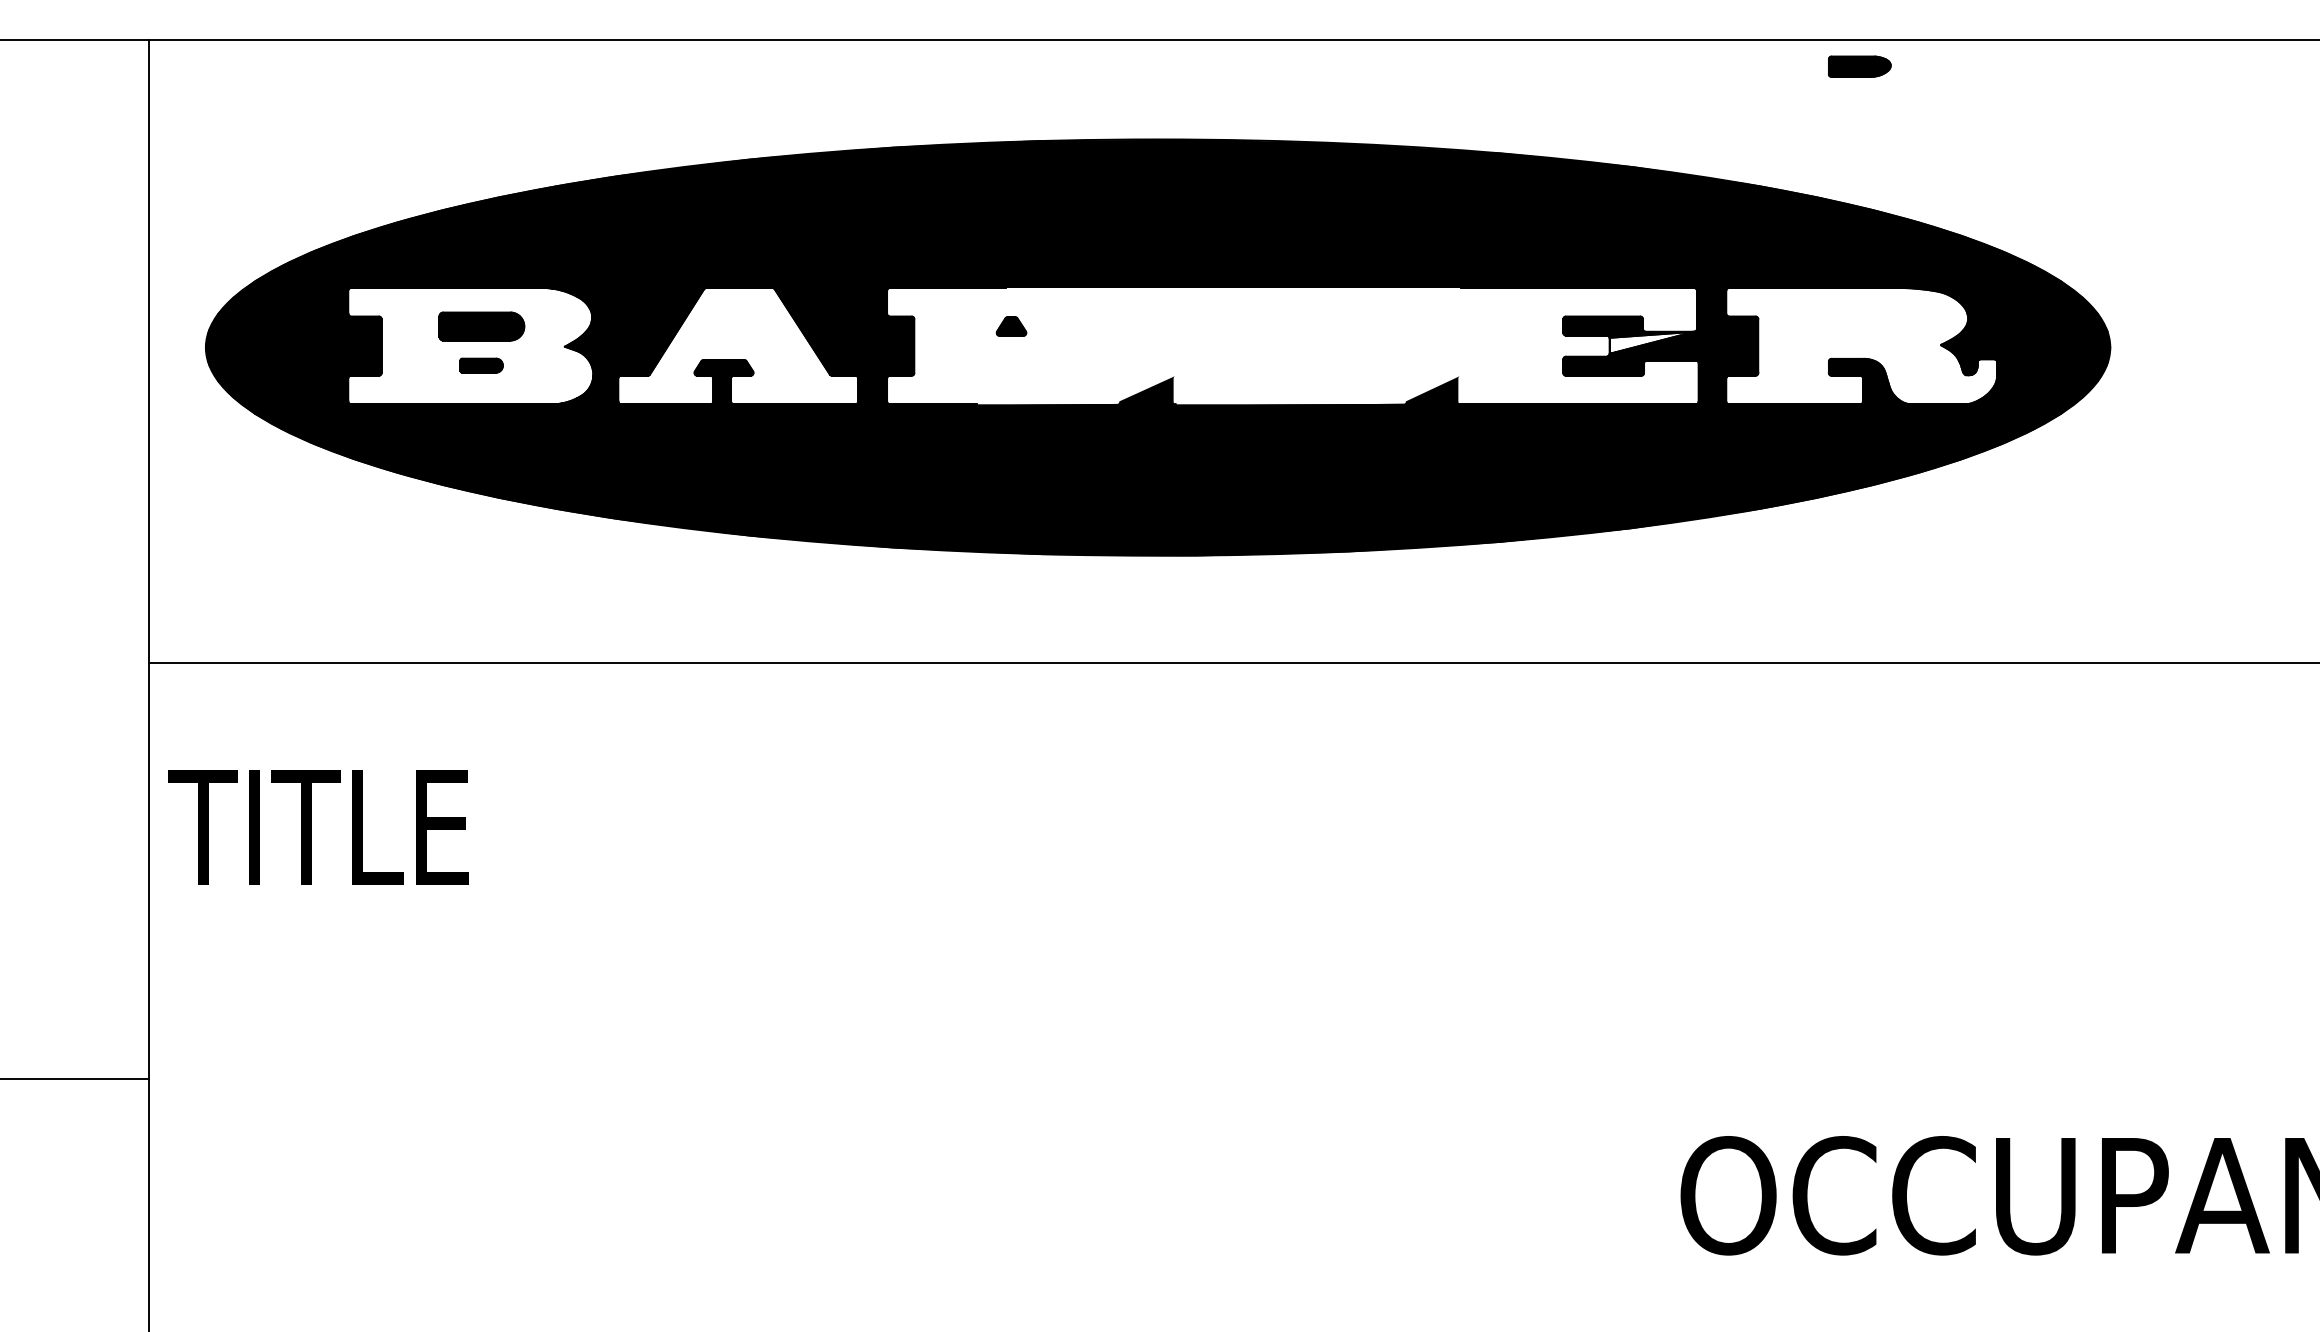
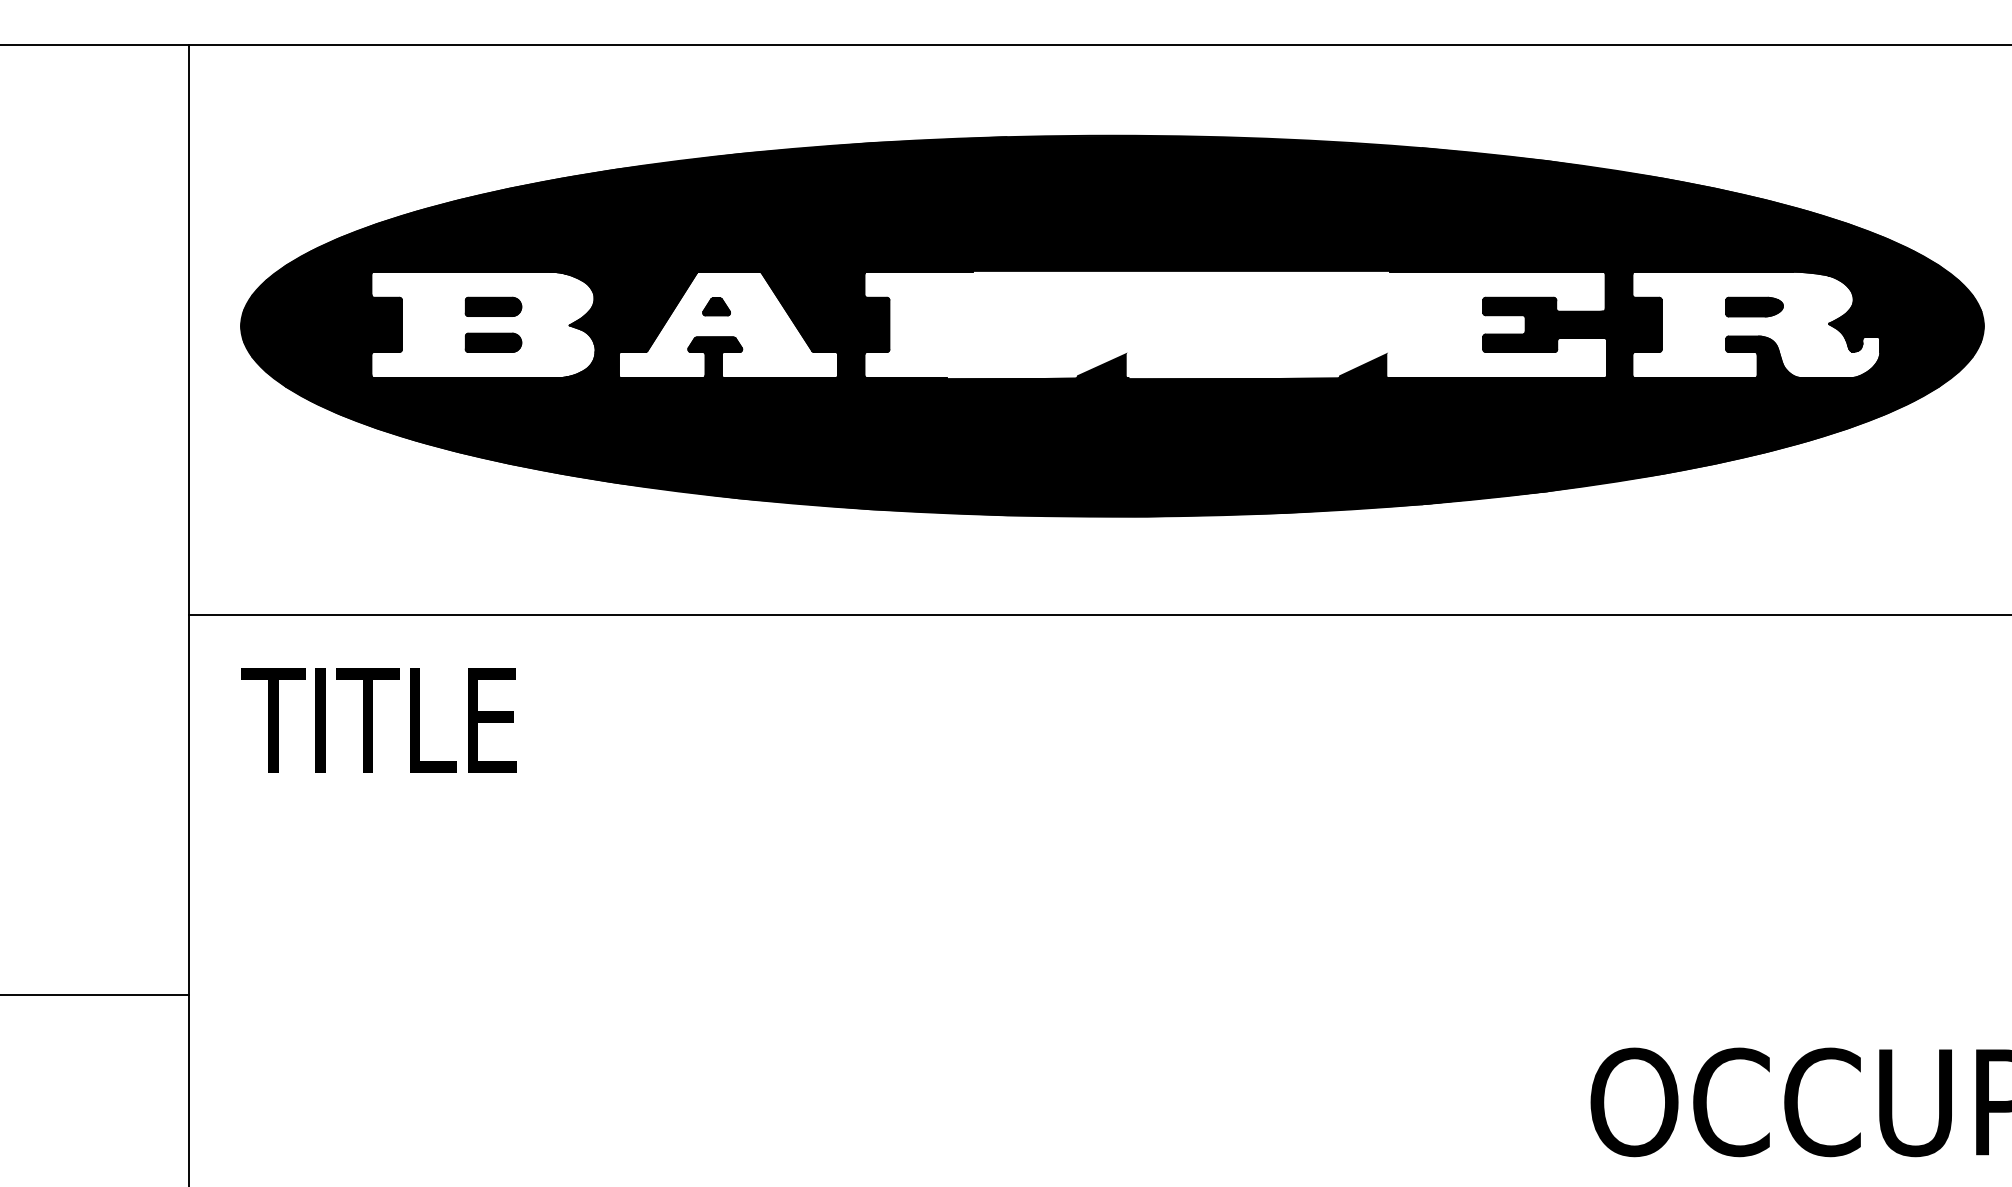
part: (1859, 66) -> (1754, 306), moved
part: (481, 326) -> (493, 306), size x0.71
part: (1011, 326) -> (716, 306), moved
fill: (1651, 342) -> (1564, 321), added
part: (481, 365) -> (493, 342), size x1.43
text: (318, 827) -> (378, 720), moved

